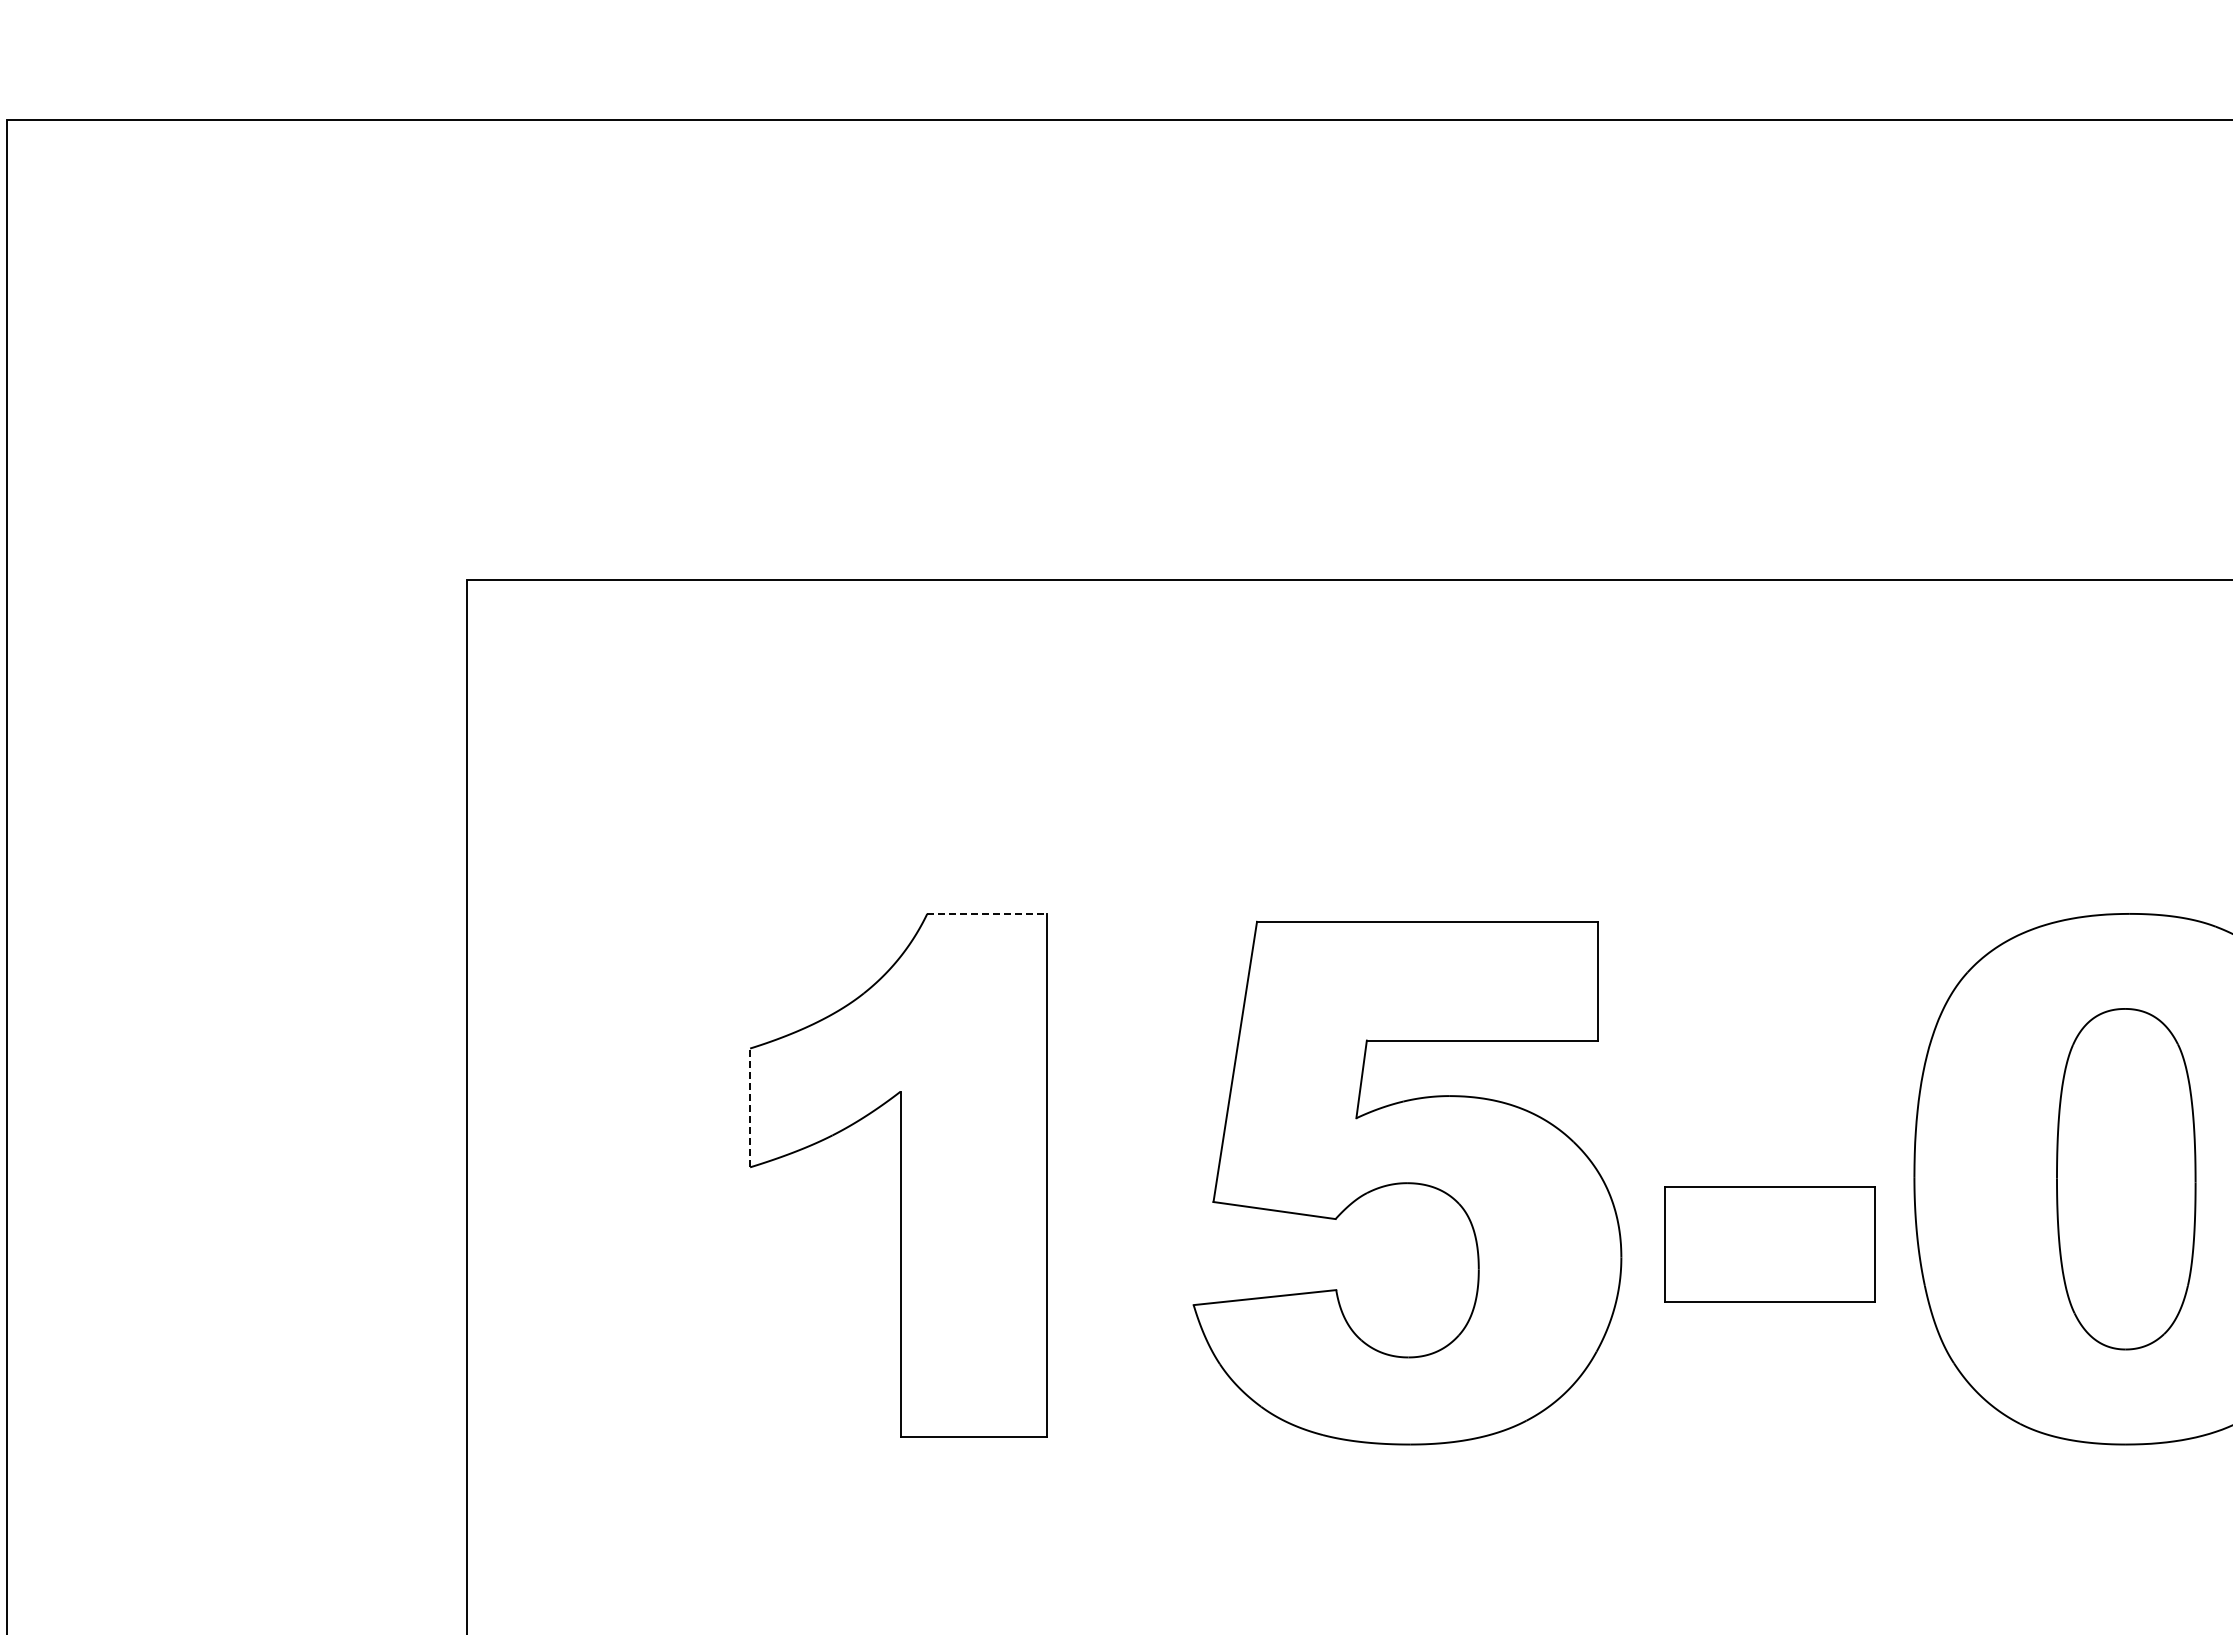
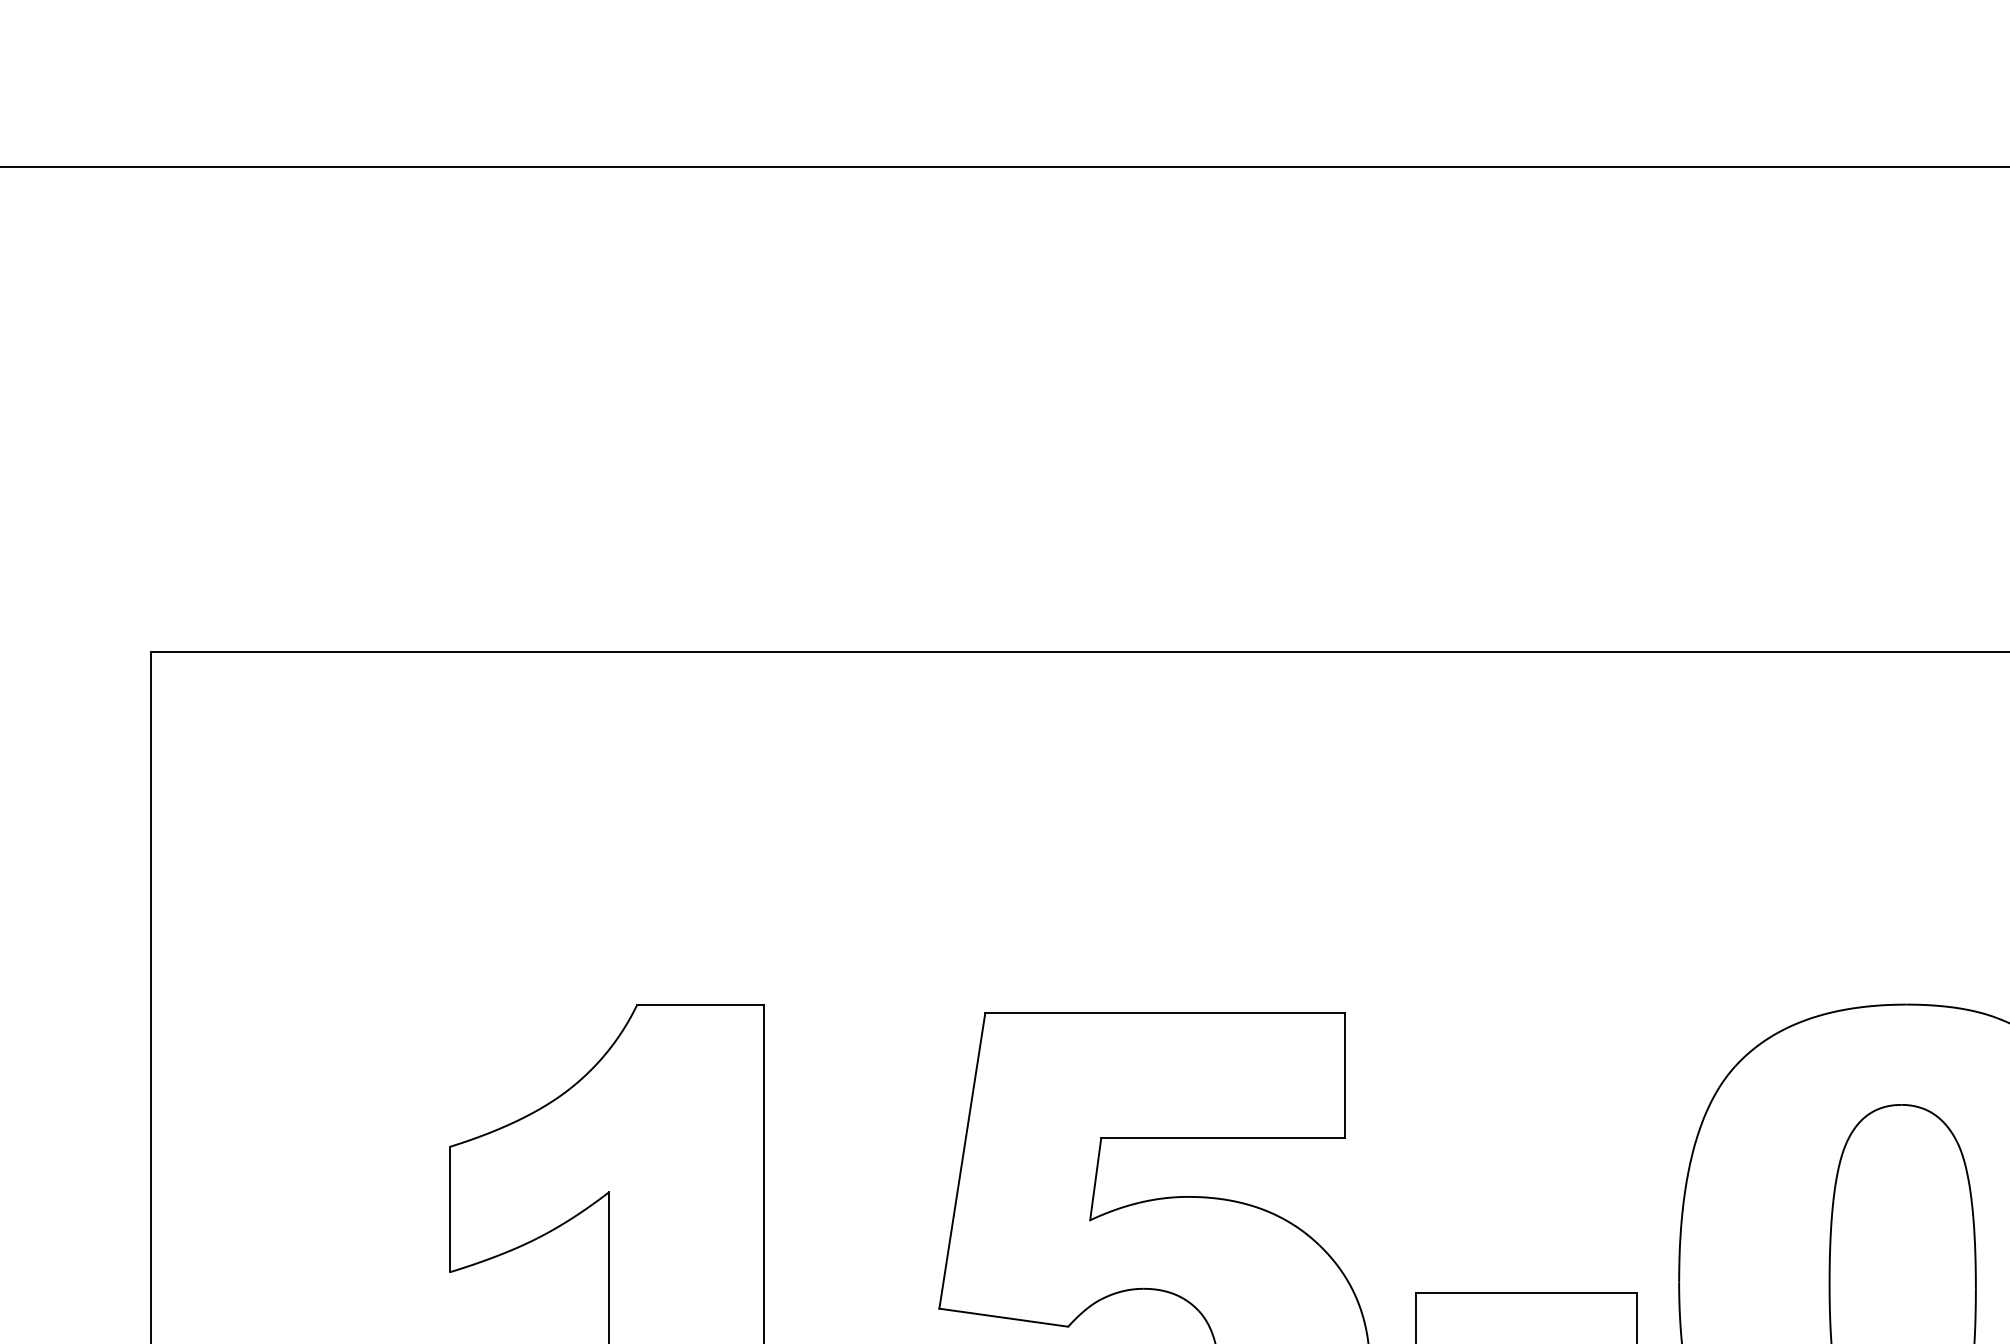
line: (987, 913) -> (700, 1004), dashed -> solid
line: (750, 1107) -> (450, 1208), dashed -> solid

